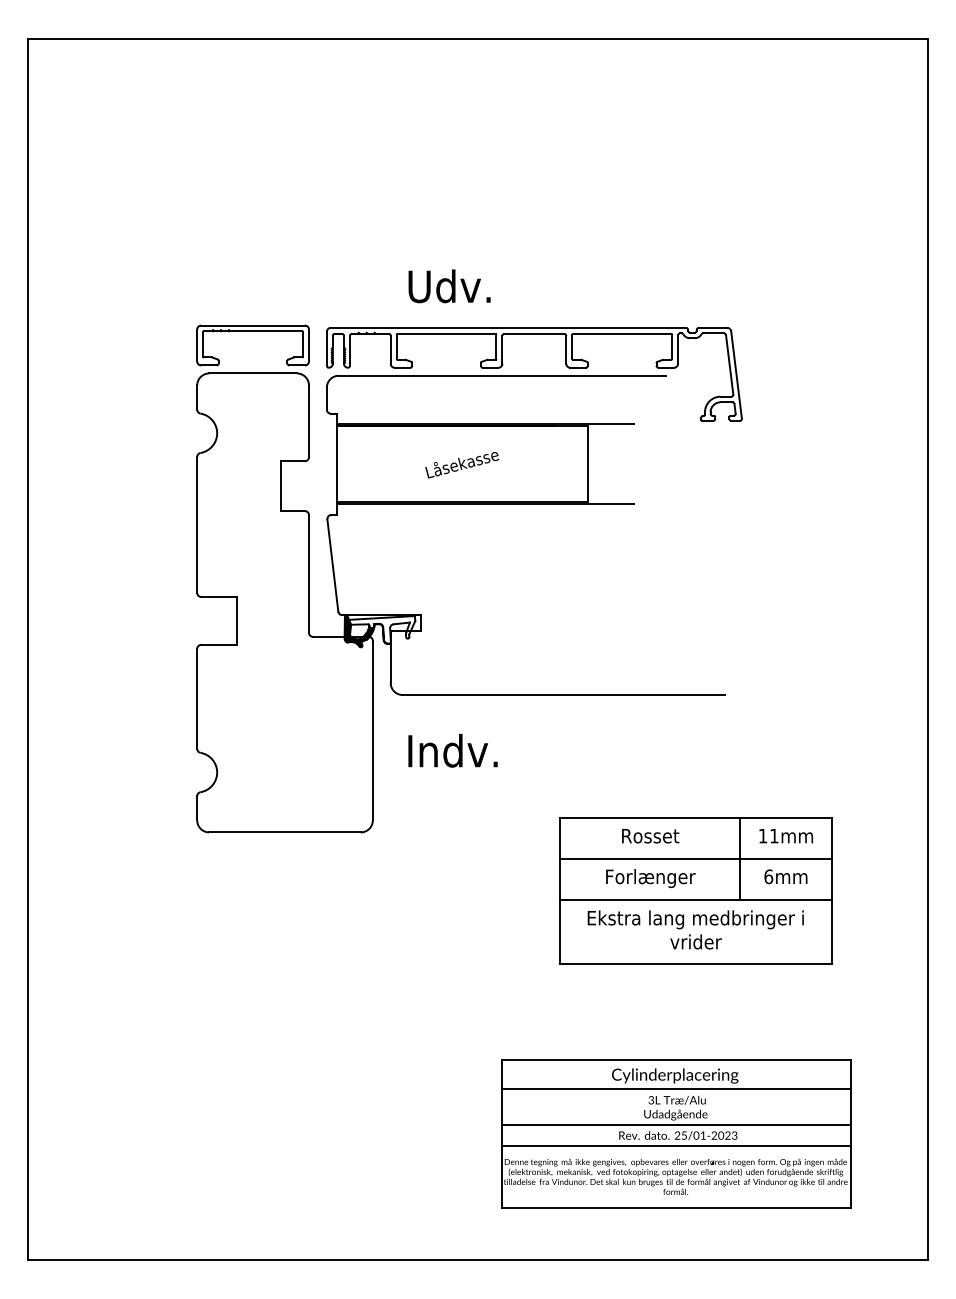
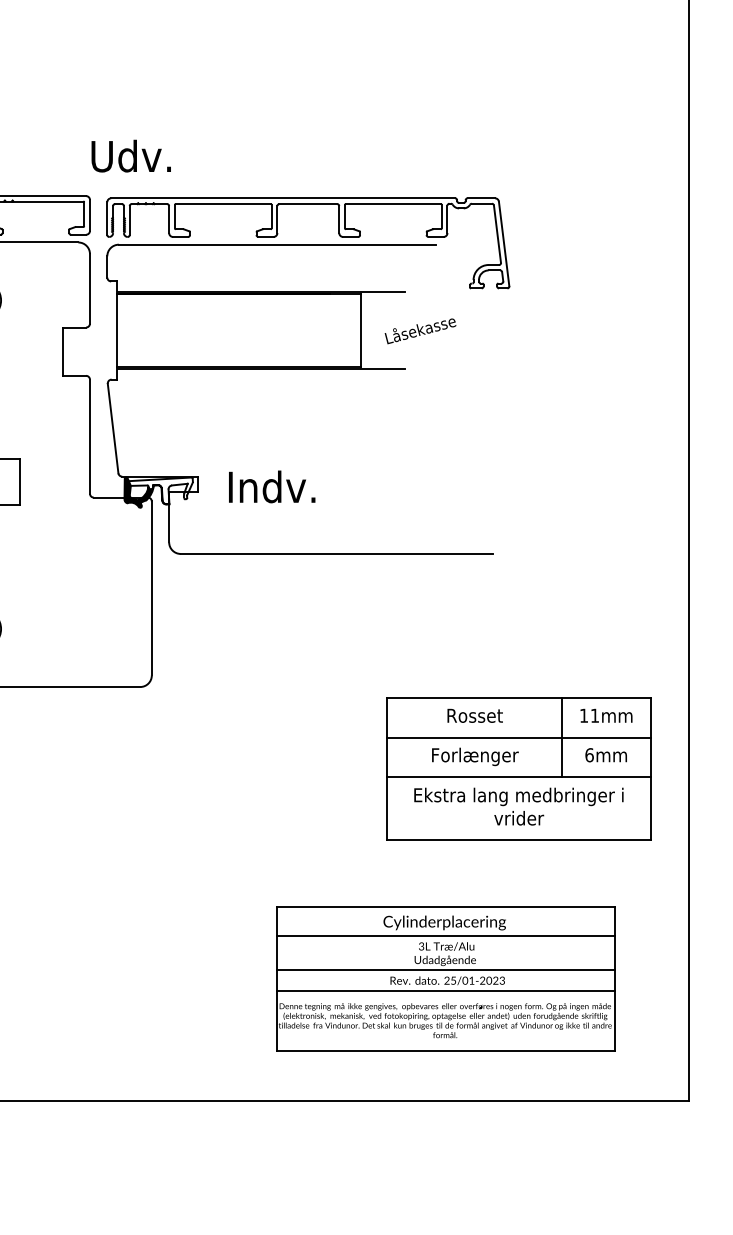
text: (449, 286) -> (131, 156), moved
text: (462, 465) -> (420, 331), moved
text: (452, 750) -> (271, 486), moved
part: (695, 890) -> (518, 768), moved

